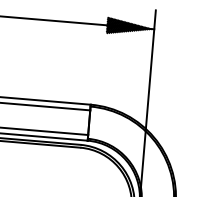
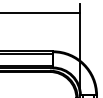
hatch: (129, 27) -> (68, 13), removed

